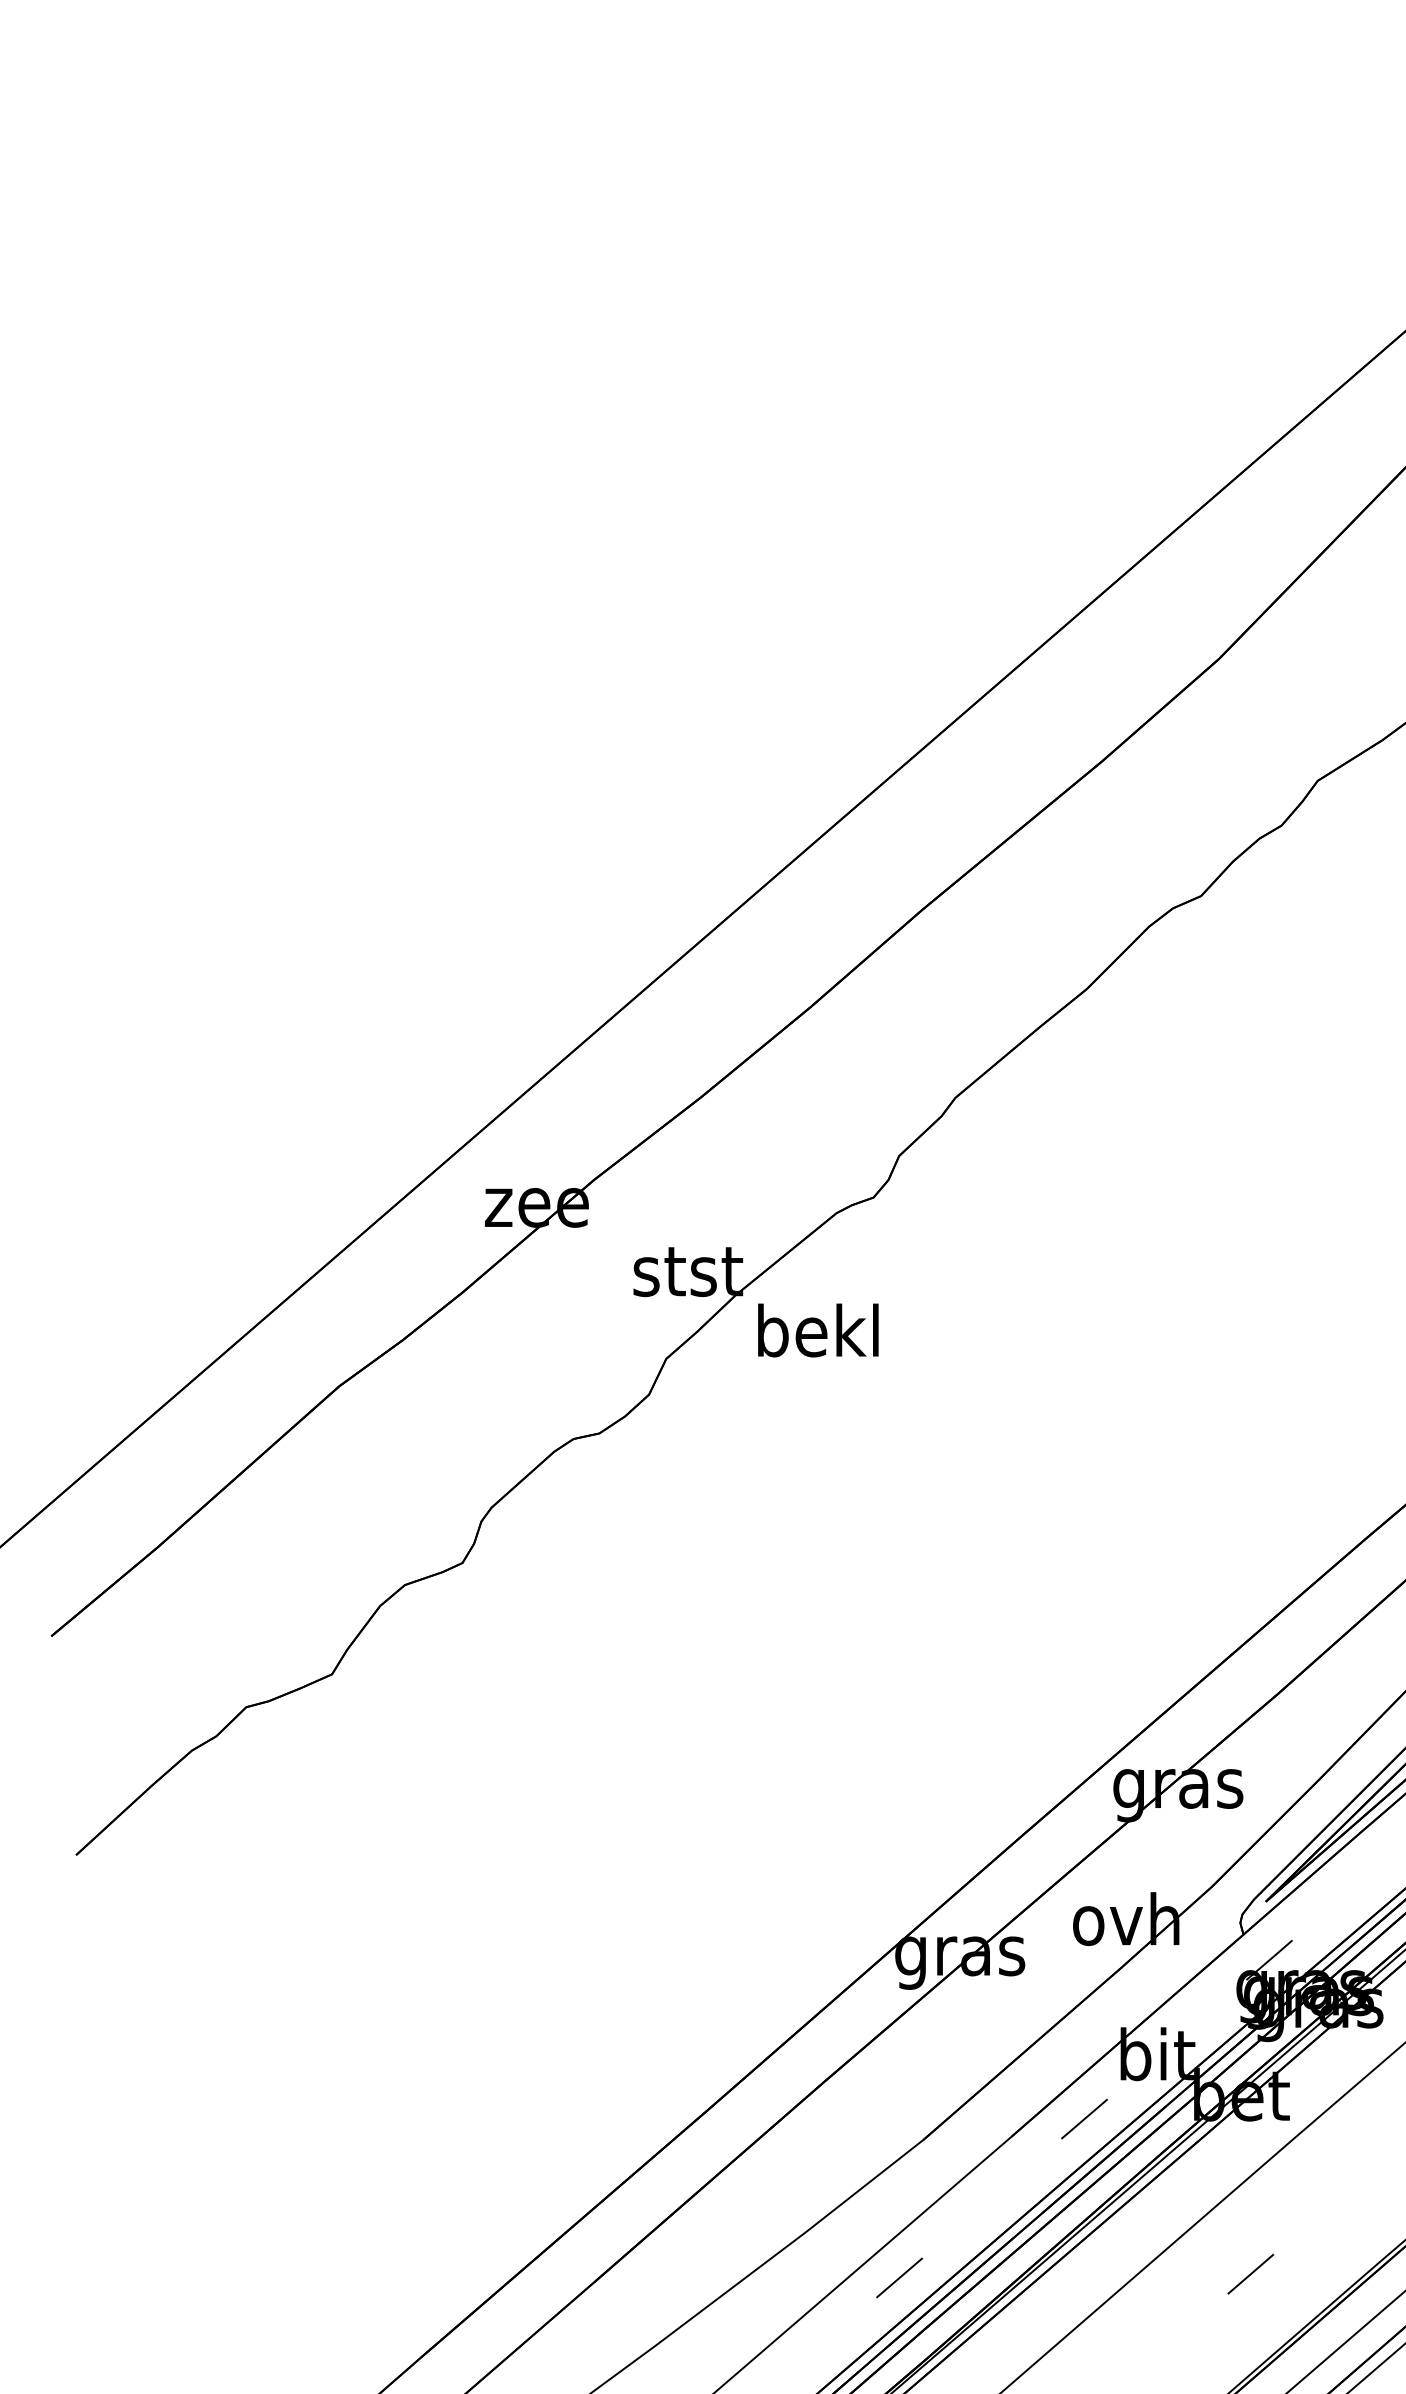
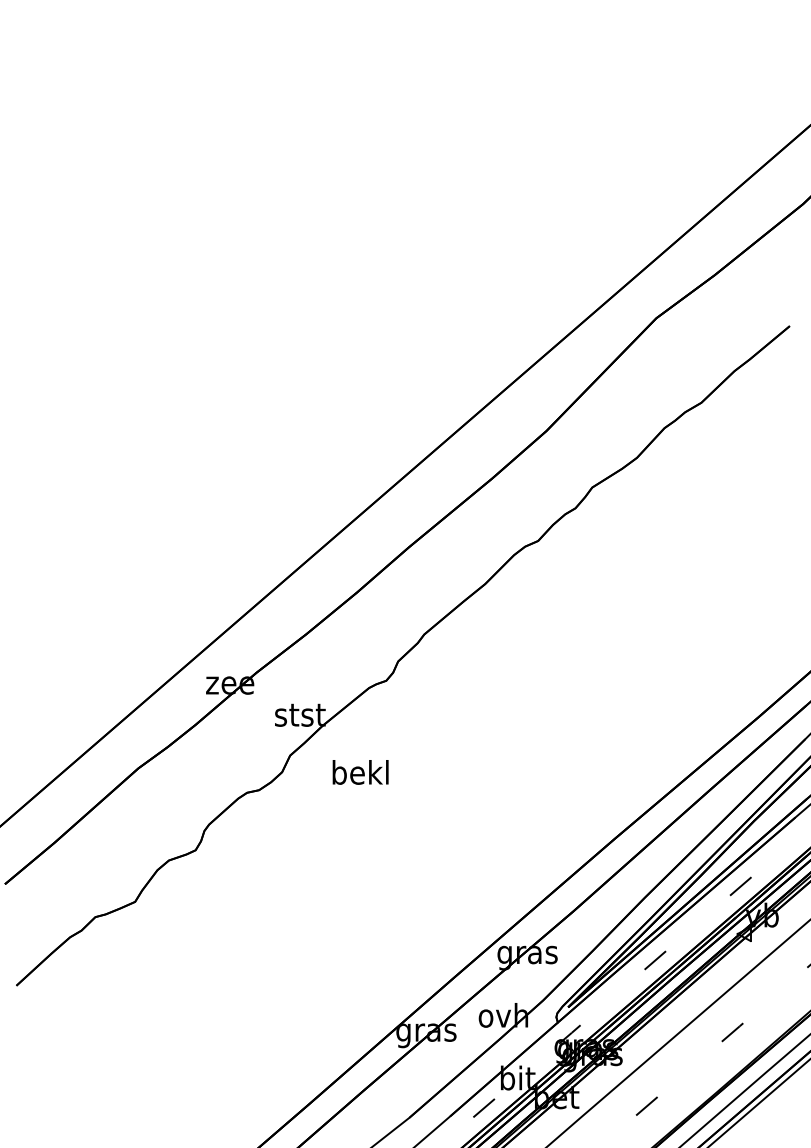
text: (817, 1330) -> (360, 772), moved

